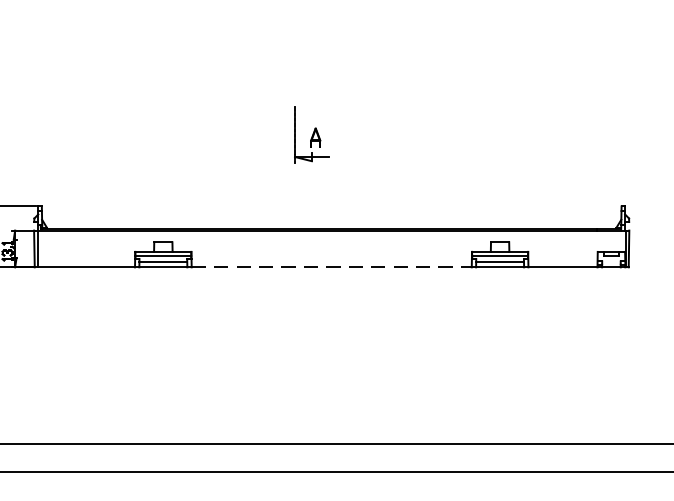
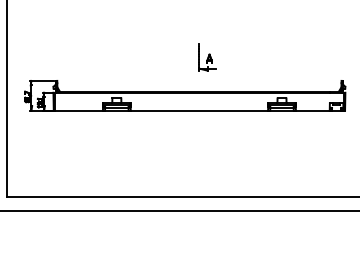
part: (311, 134) -> (207, 57), moved
line: (331, 266) -> (199, 110), dashed -> solid

